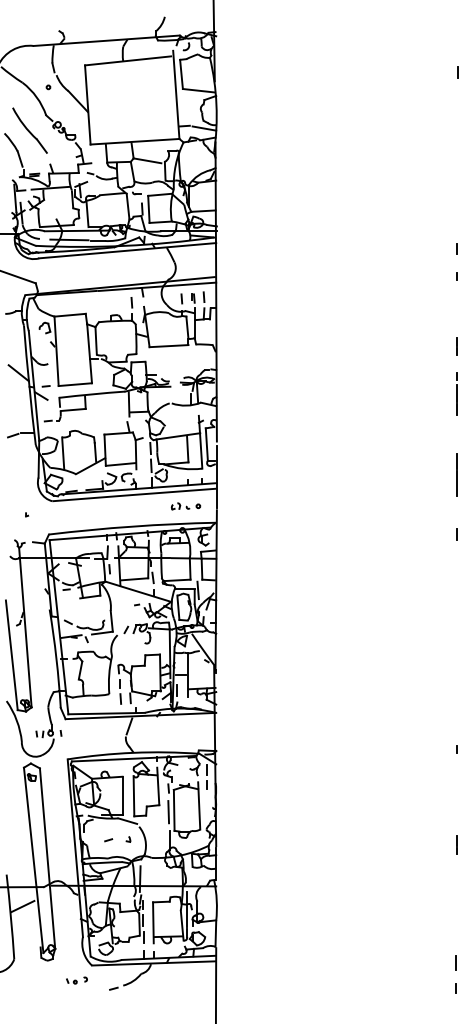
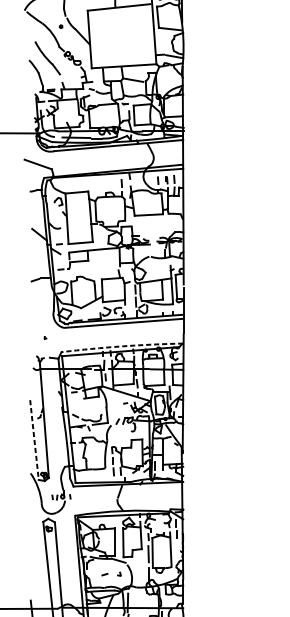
part: (185, 506) -> (160, 331), removed
arc: (132, 526) -> (122, 346), solid -> dashed
line: (11, 655) -> (34, 440), solid -> dashed

